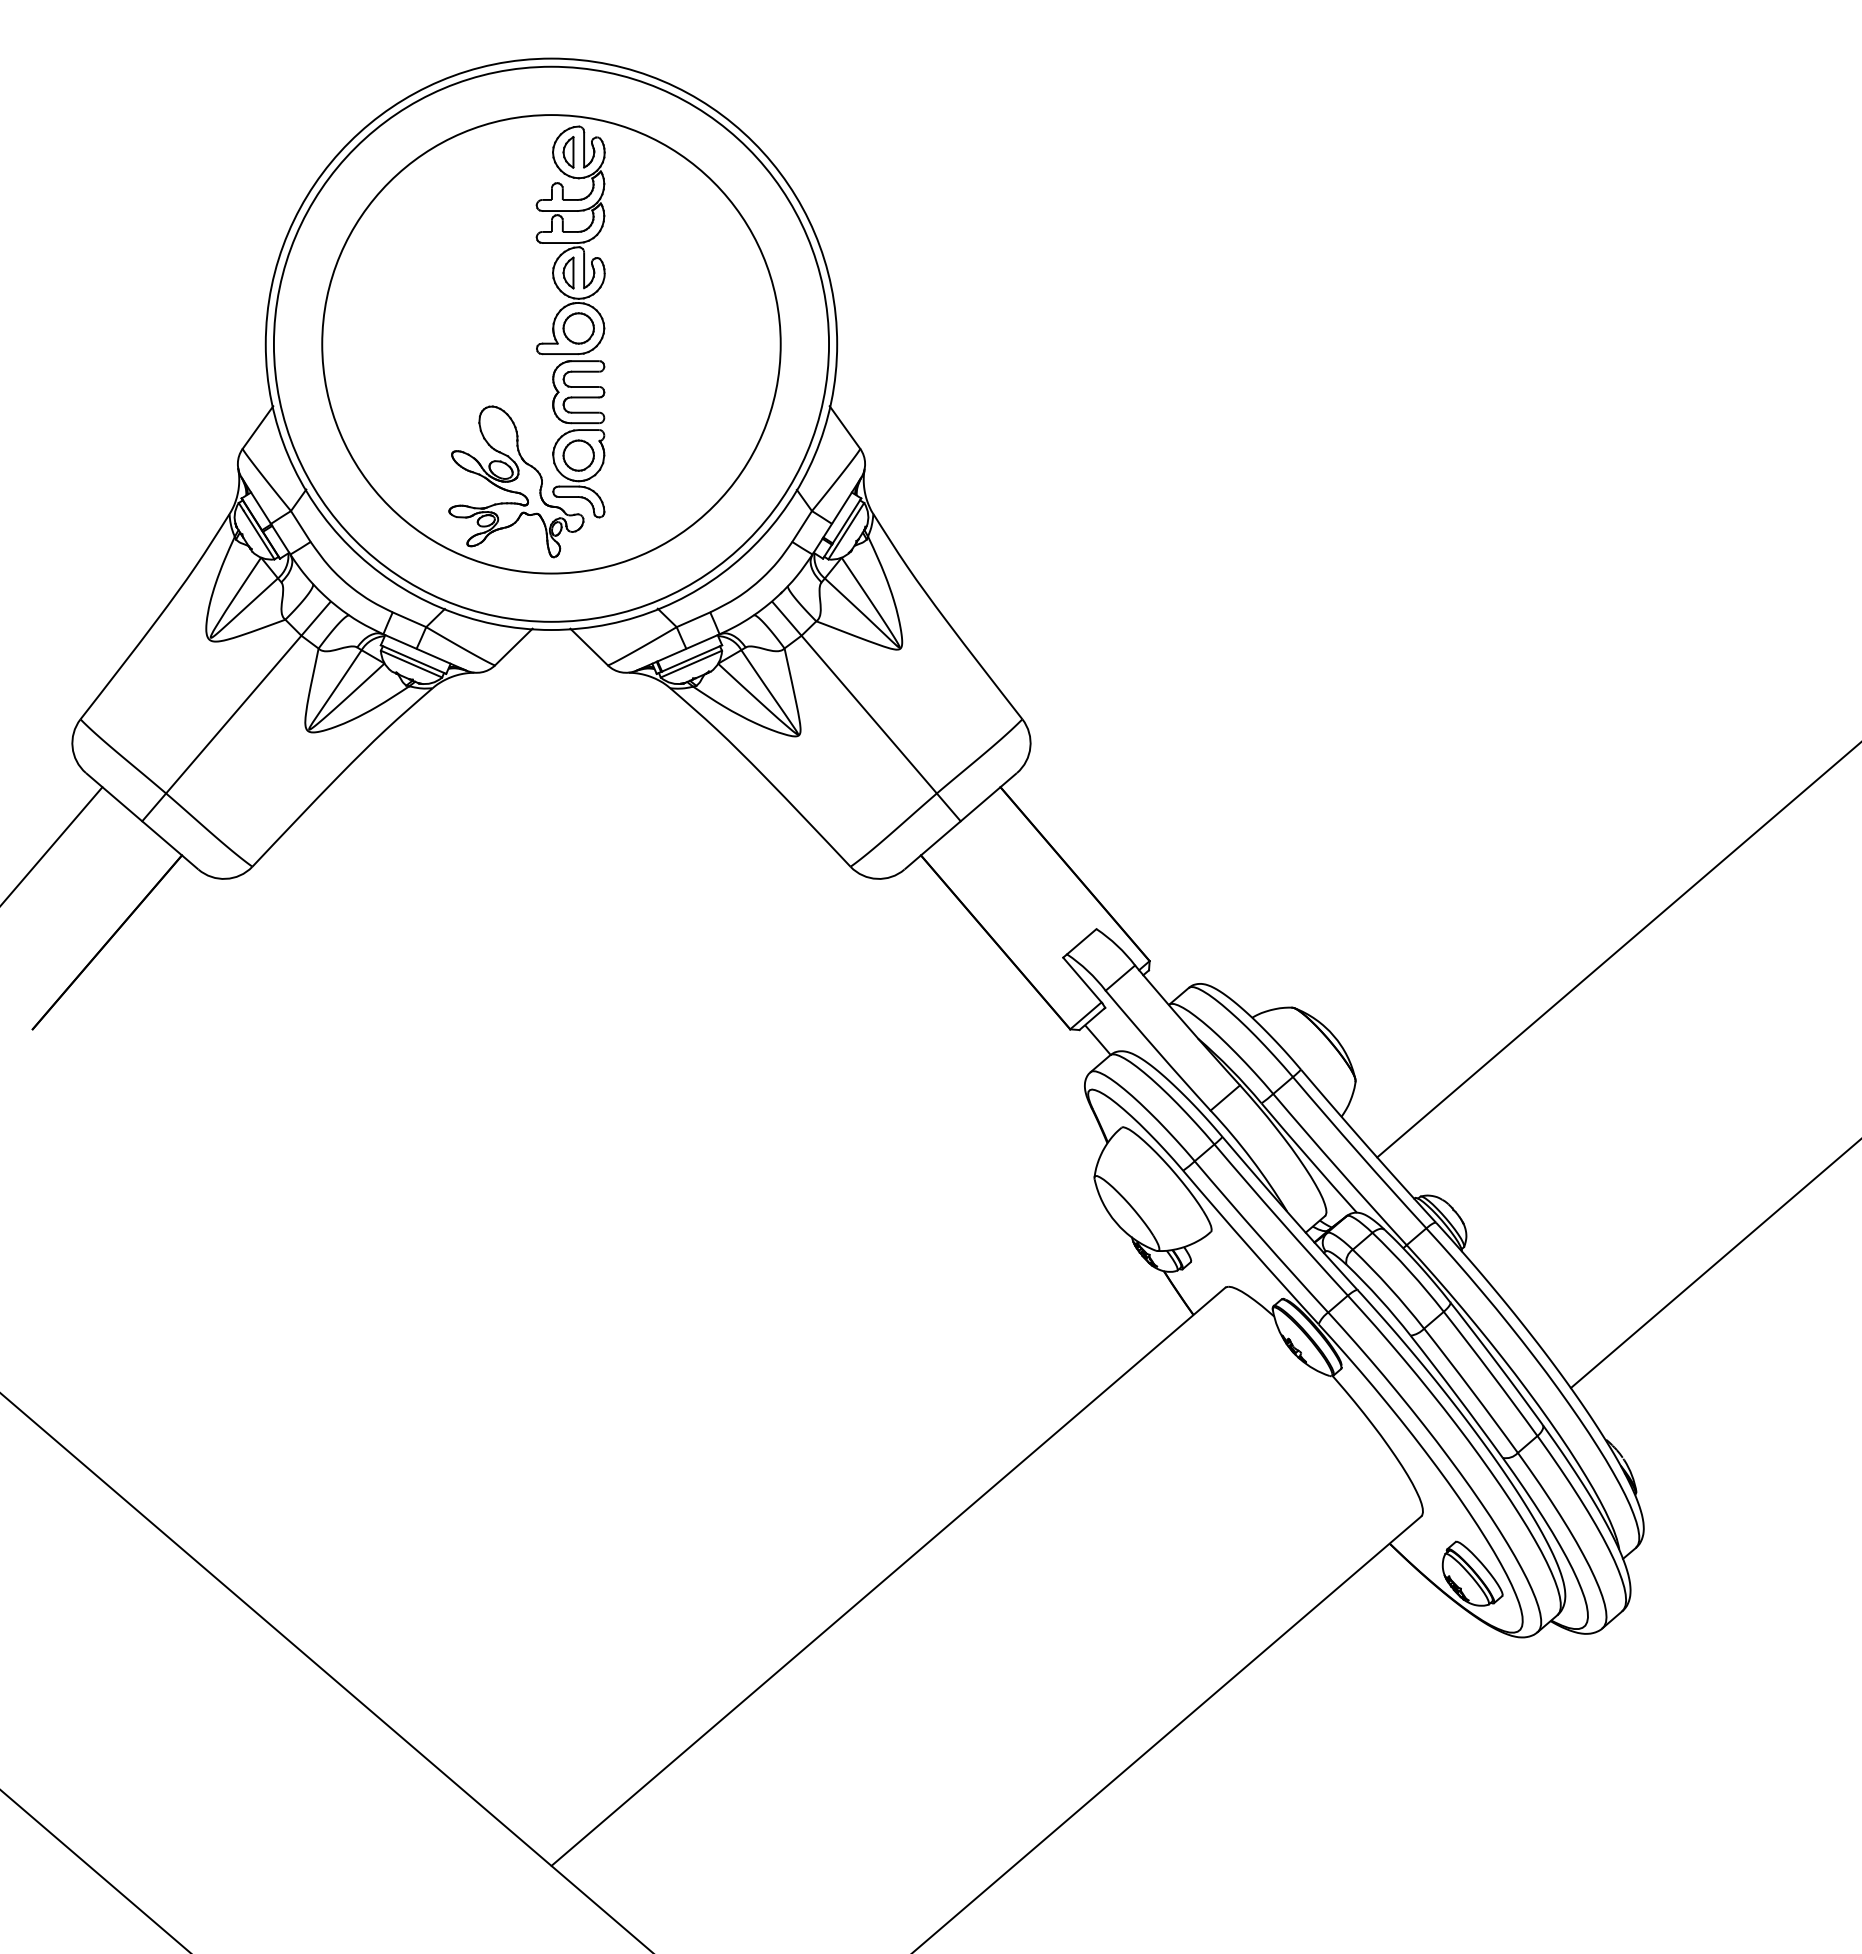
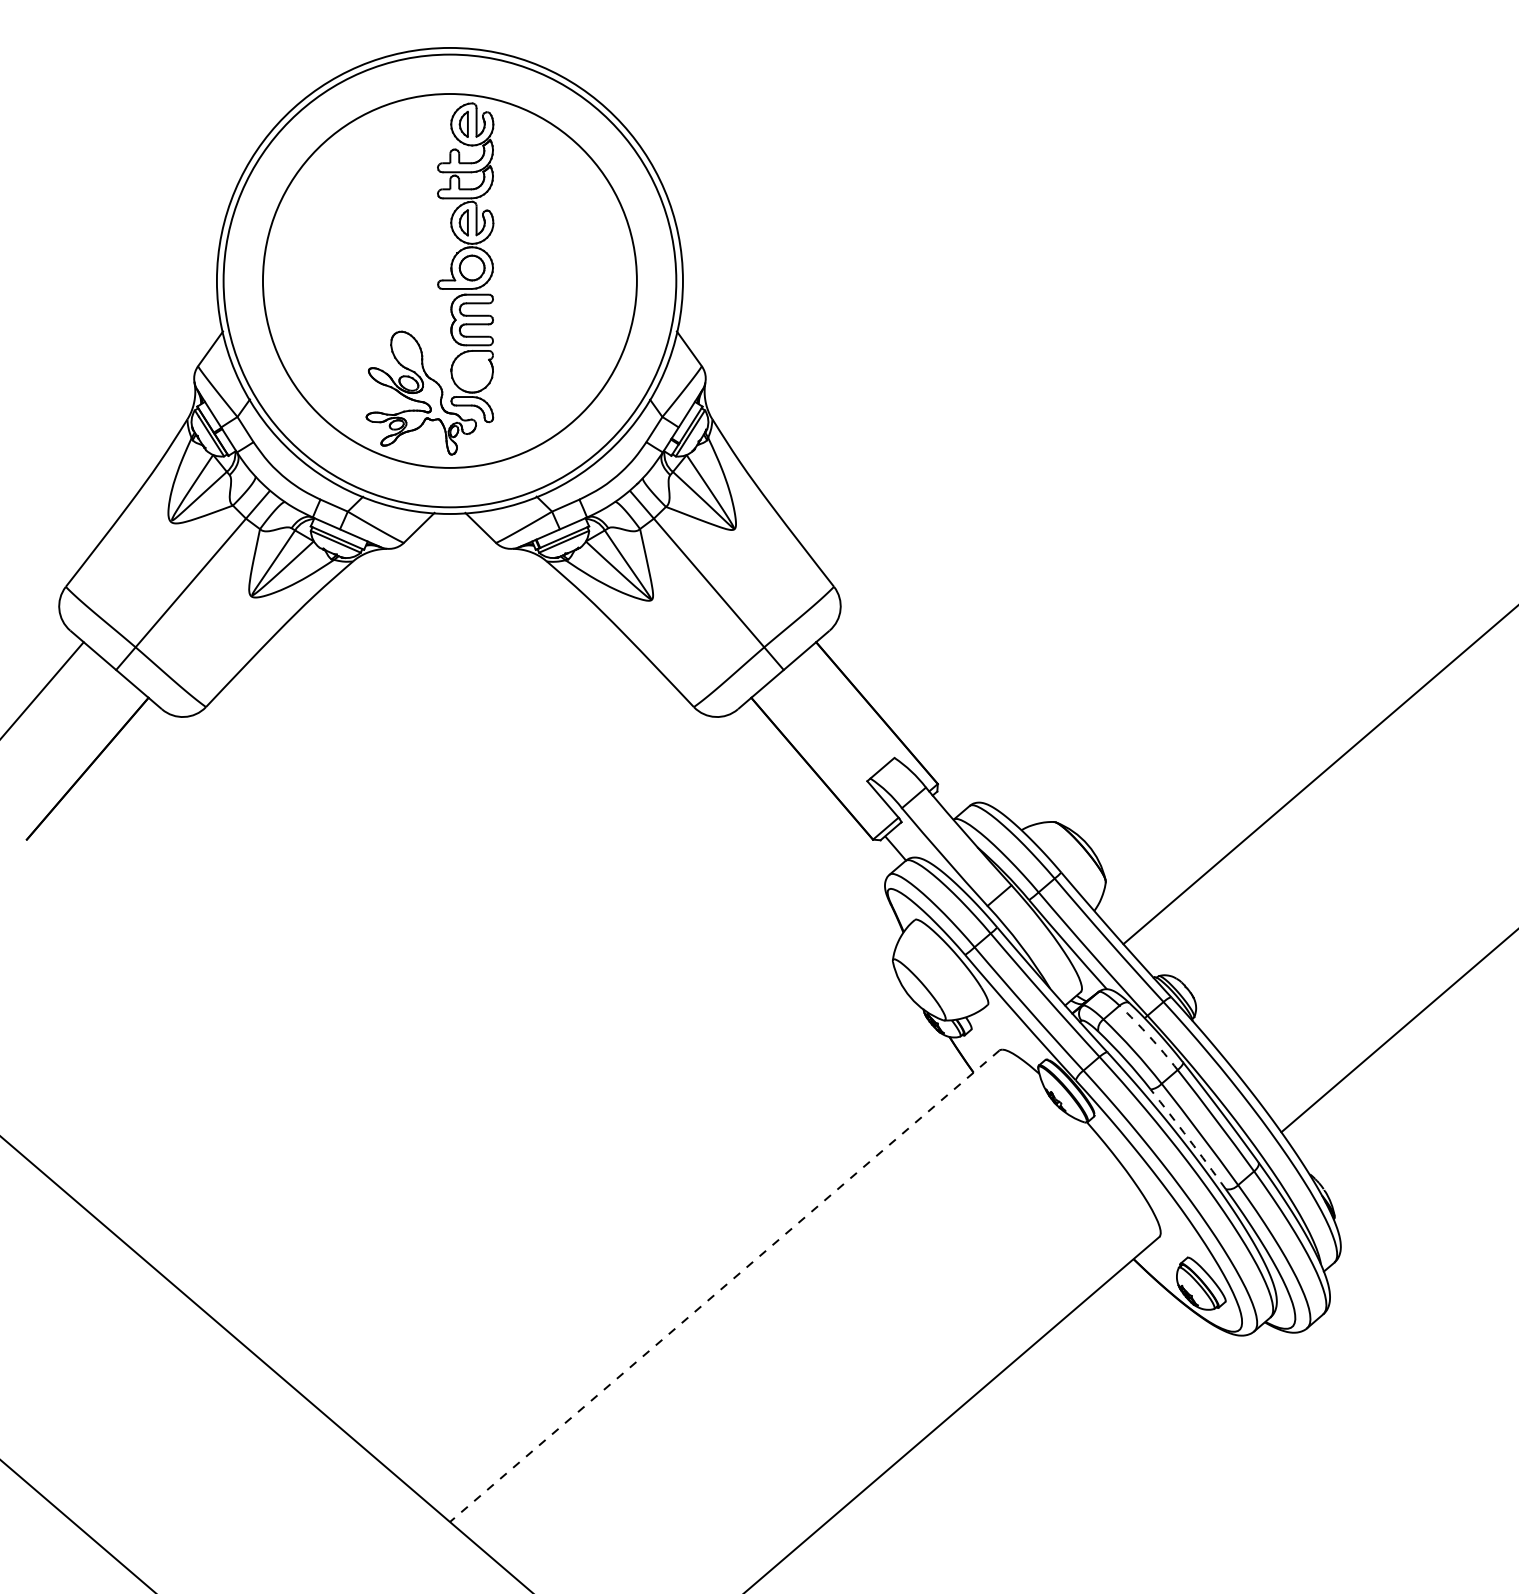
part: (578, 455) -> (472, 371), removed
arc: (1409, 1271) -> (1149, 1037), solid -> dashed
arc: (1457, 1396) -> (1188, 1139), solid -> dashed
line: (888, 1576) -> (724, 1285), solid -> dashed

